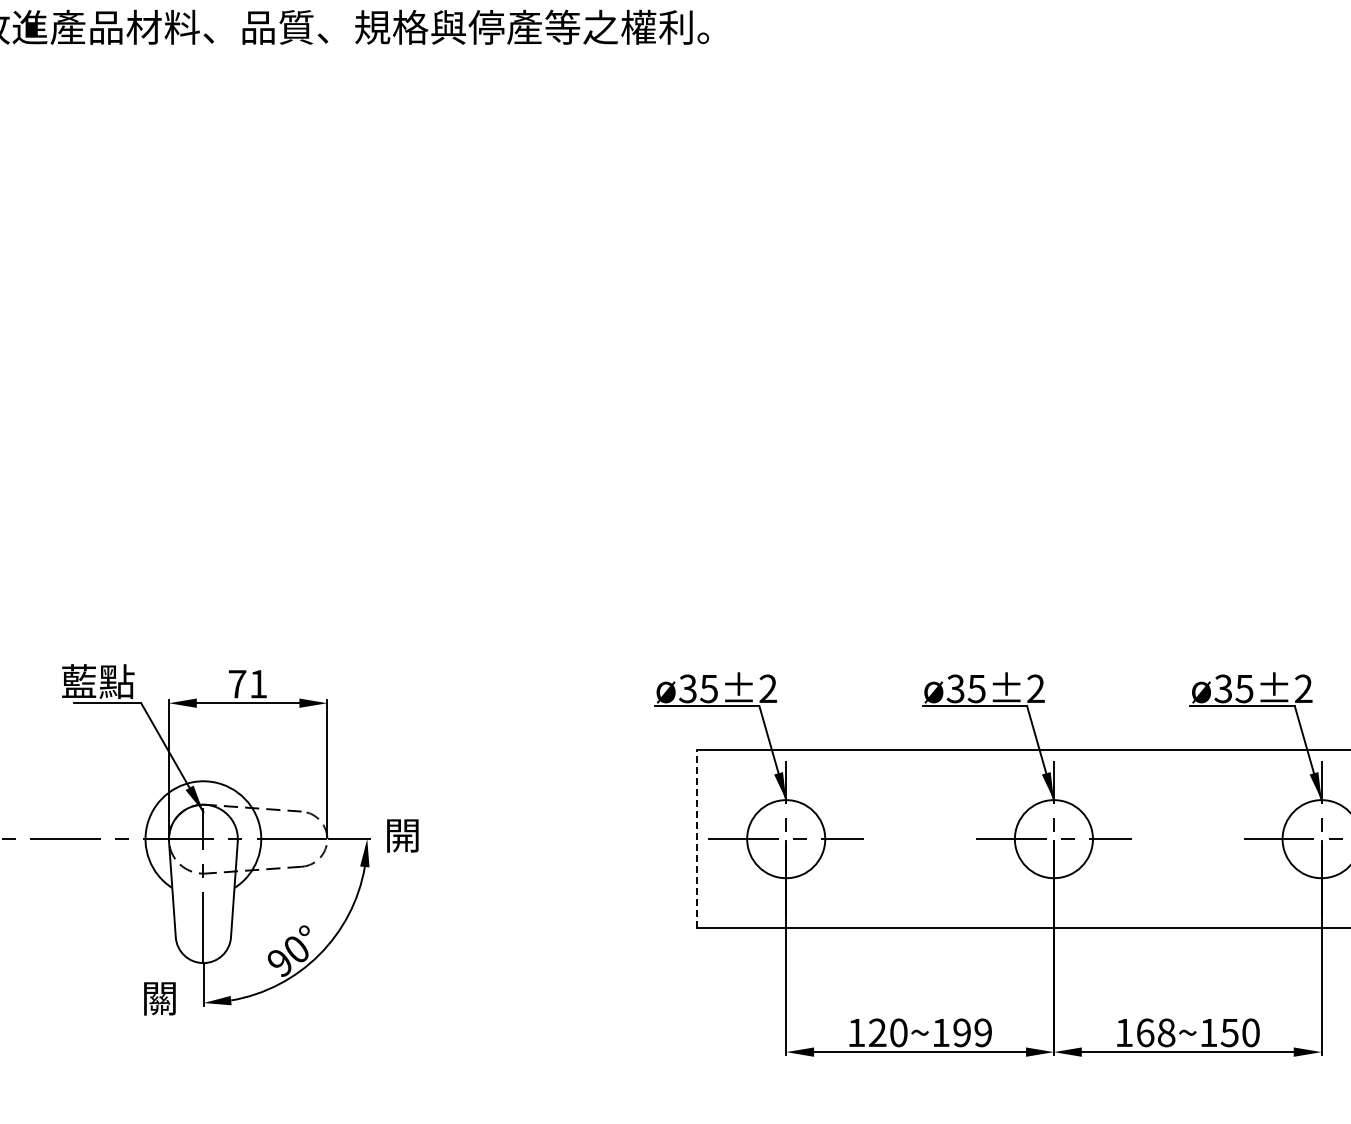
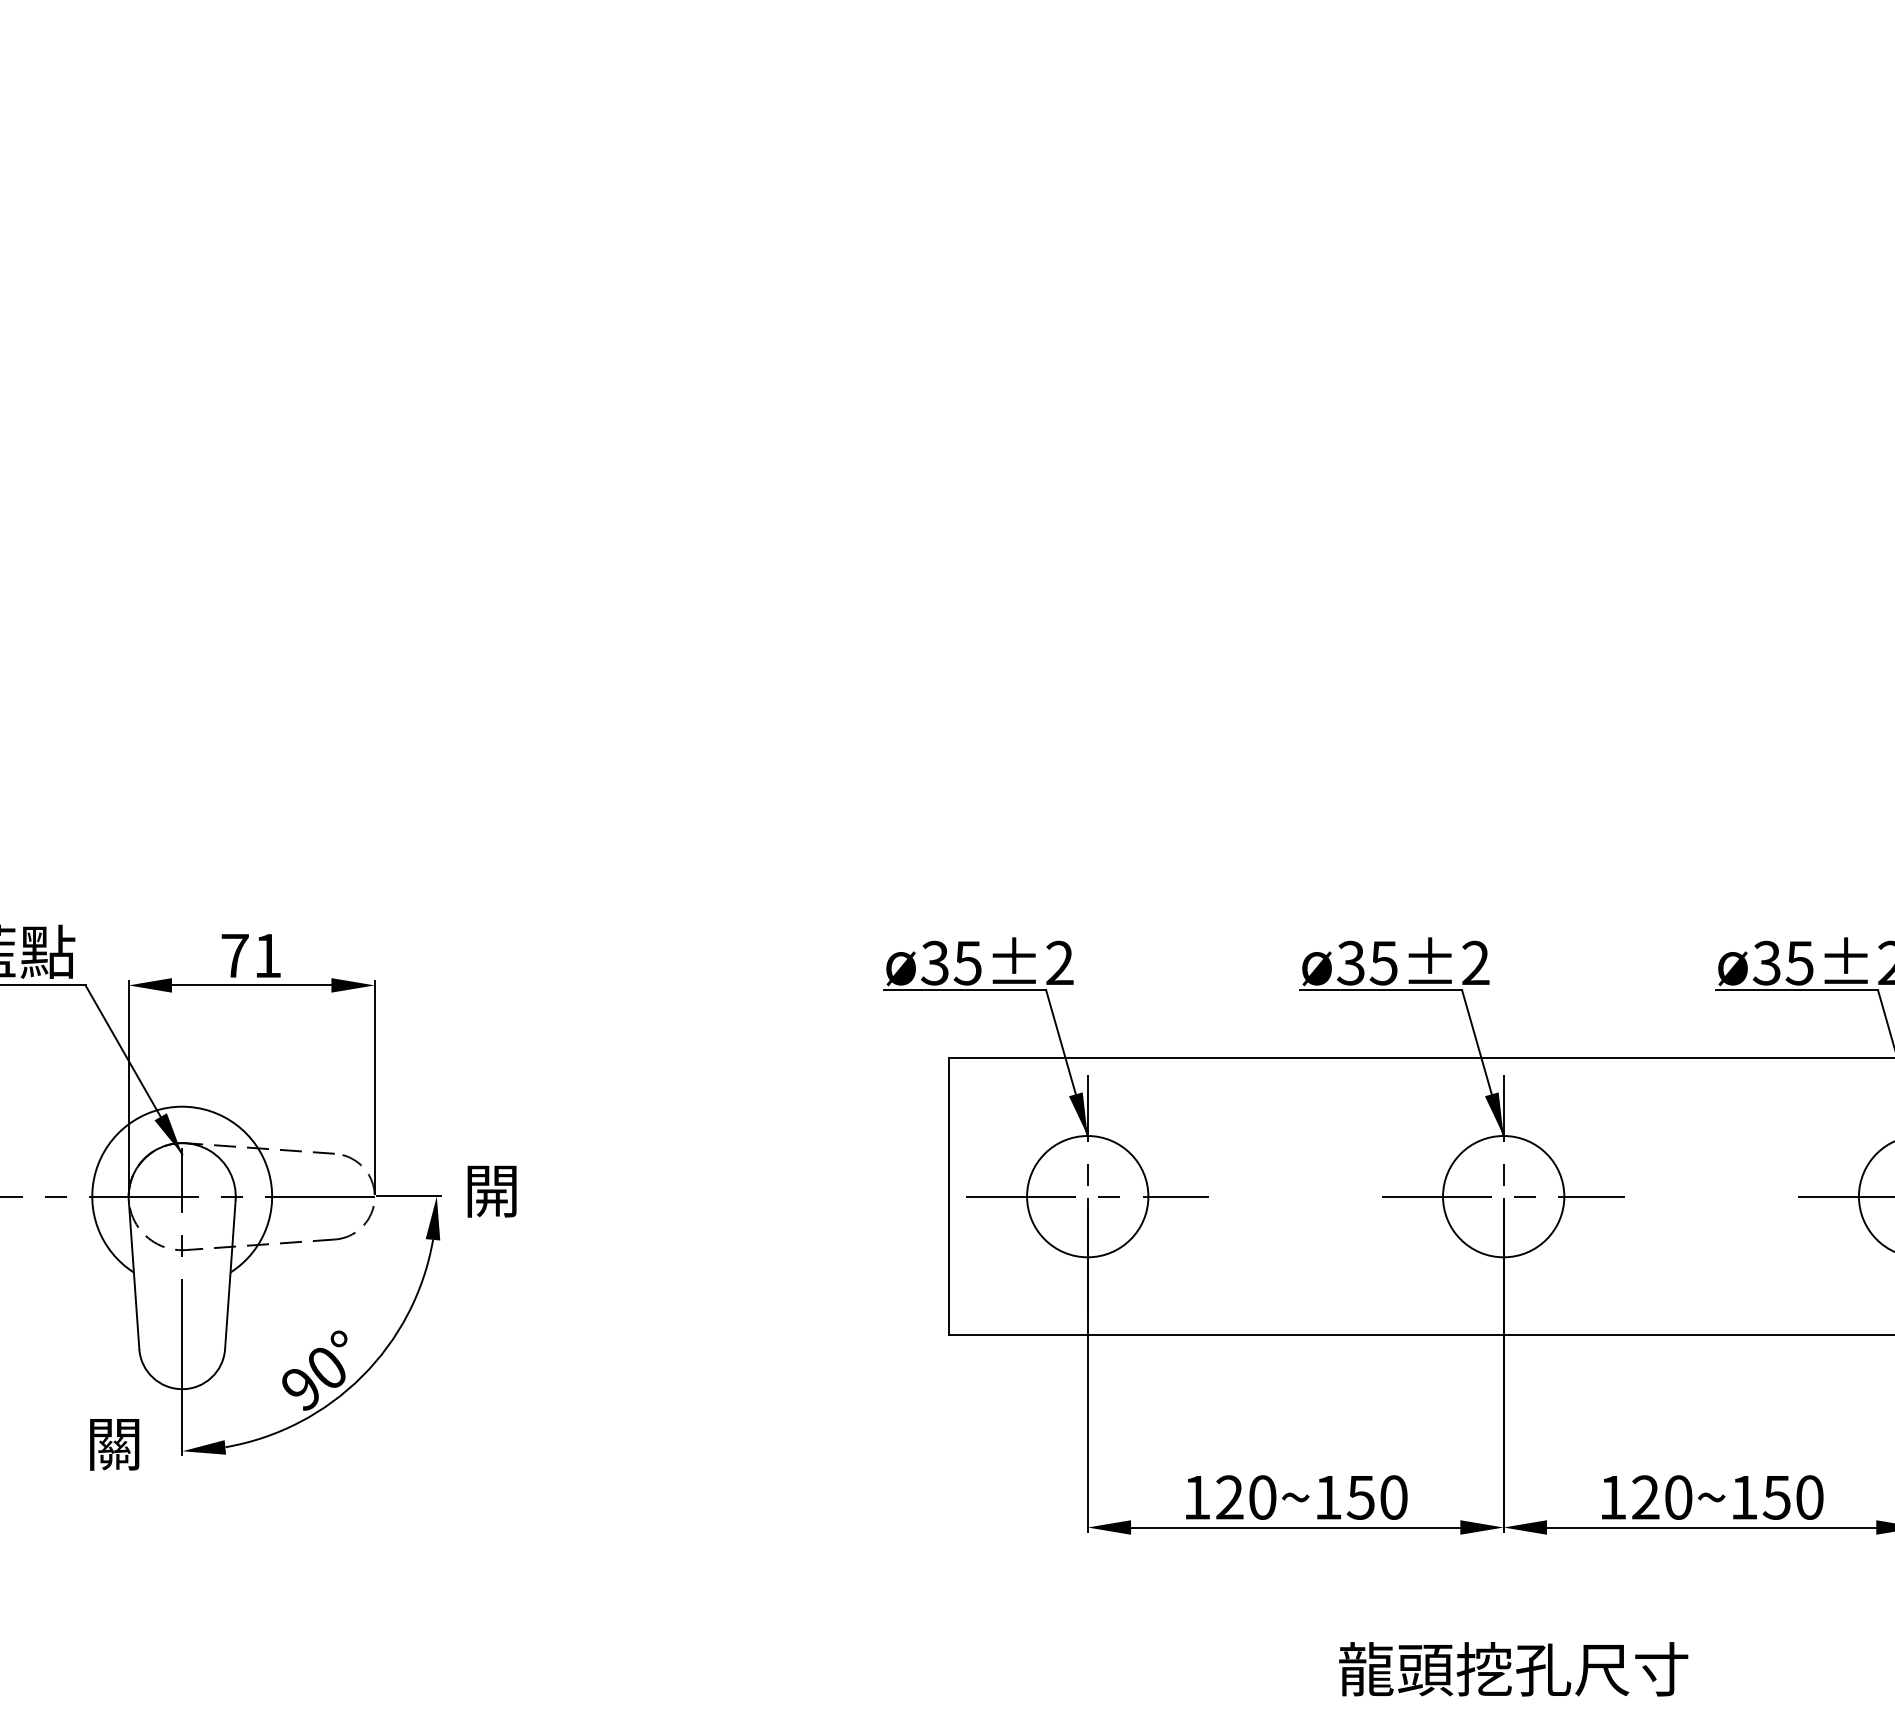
line: (696, 838) -> (948, 1195), dashed -> solid
text: (972, 1032) -> (1377, 1497), 120~199 -> 120~150
text: (1155, 1032) -> (1661, 1497), 168~150 -> 120~150

